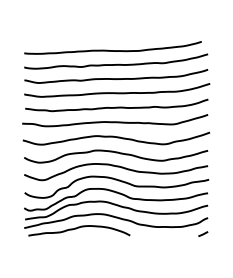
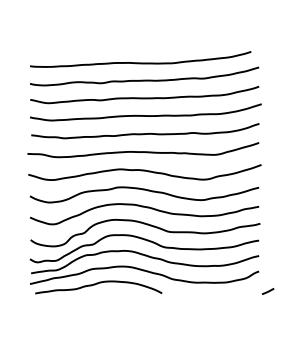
line: (202, 234) -> (267, 291), moved

